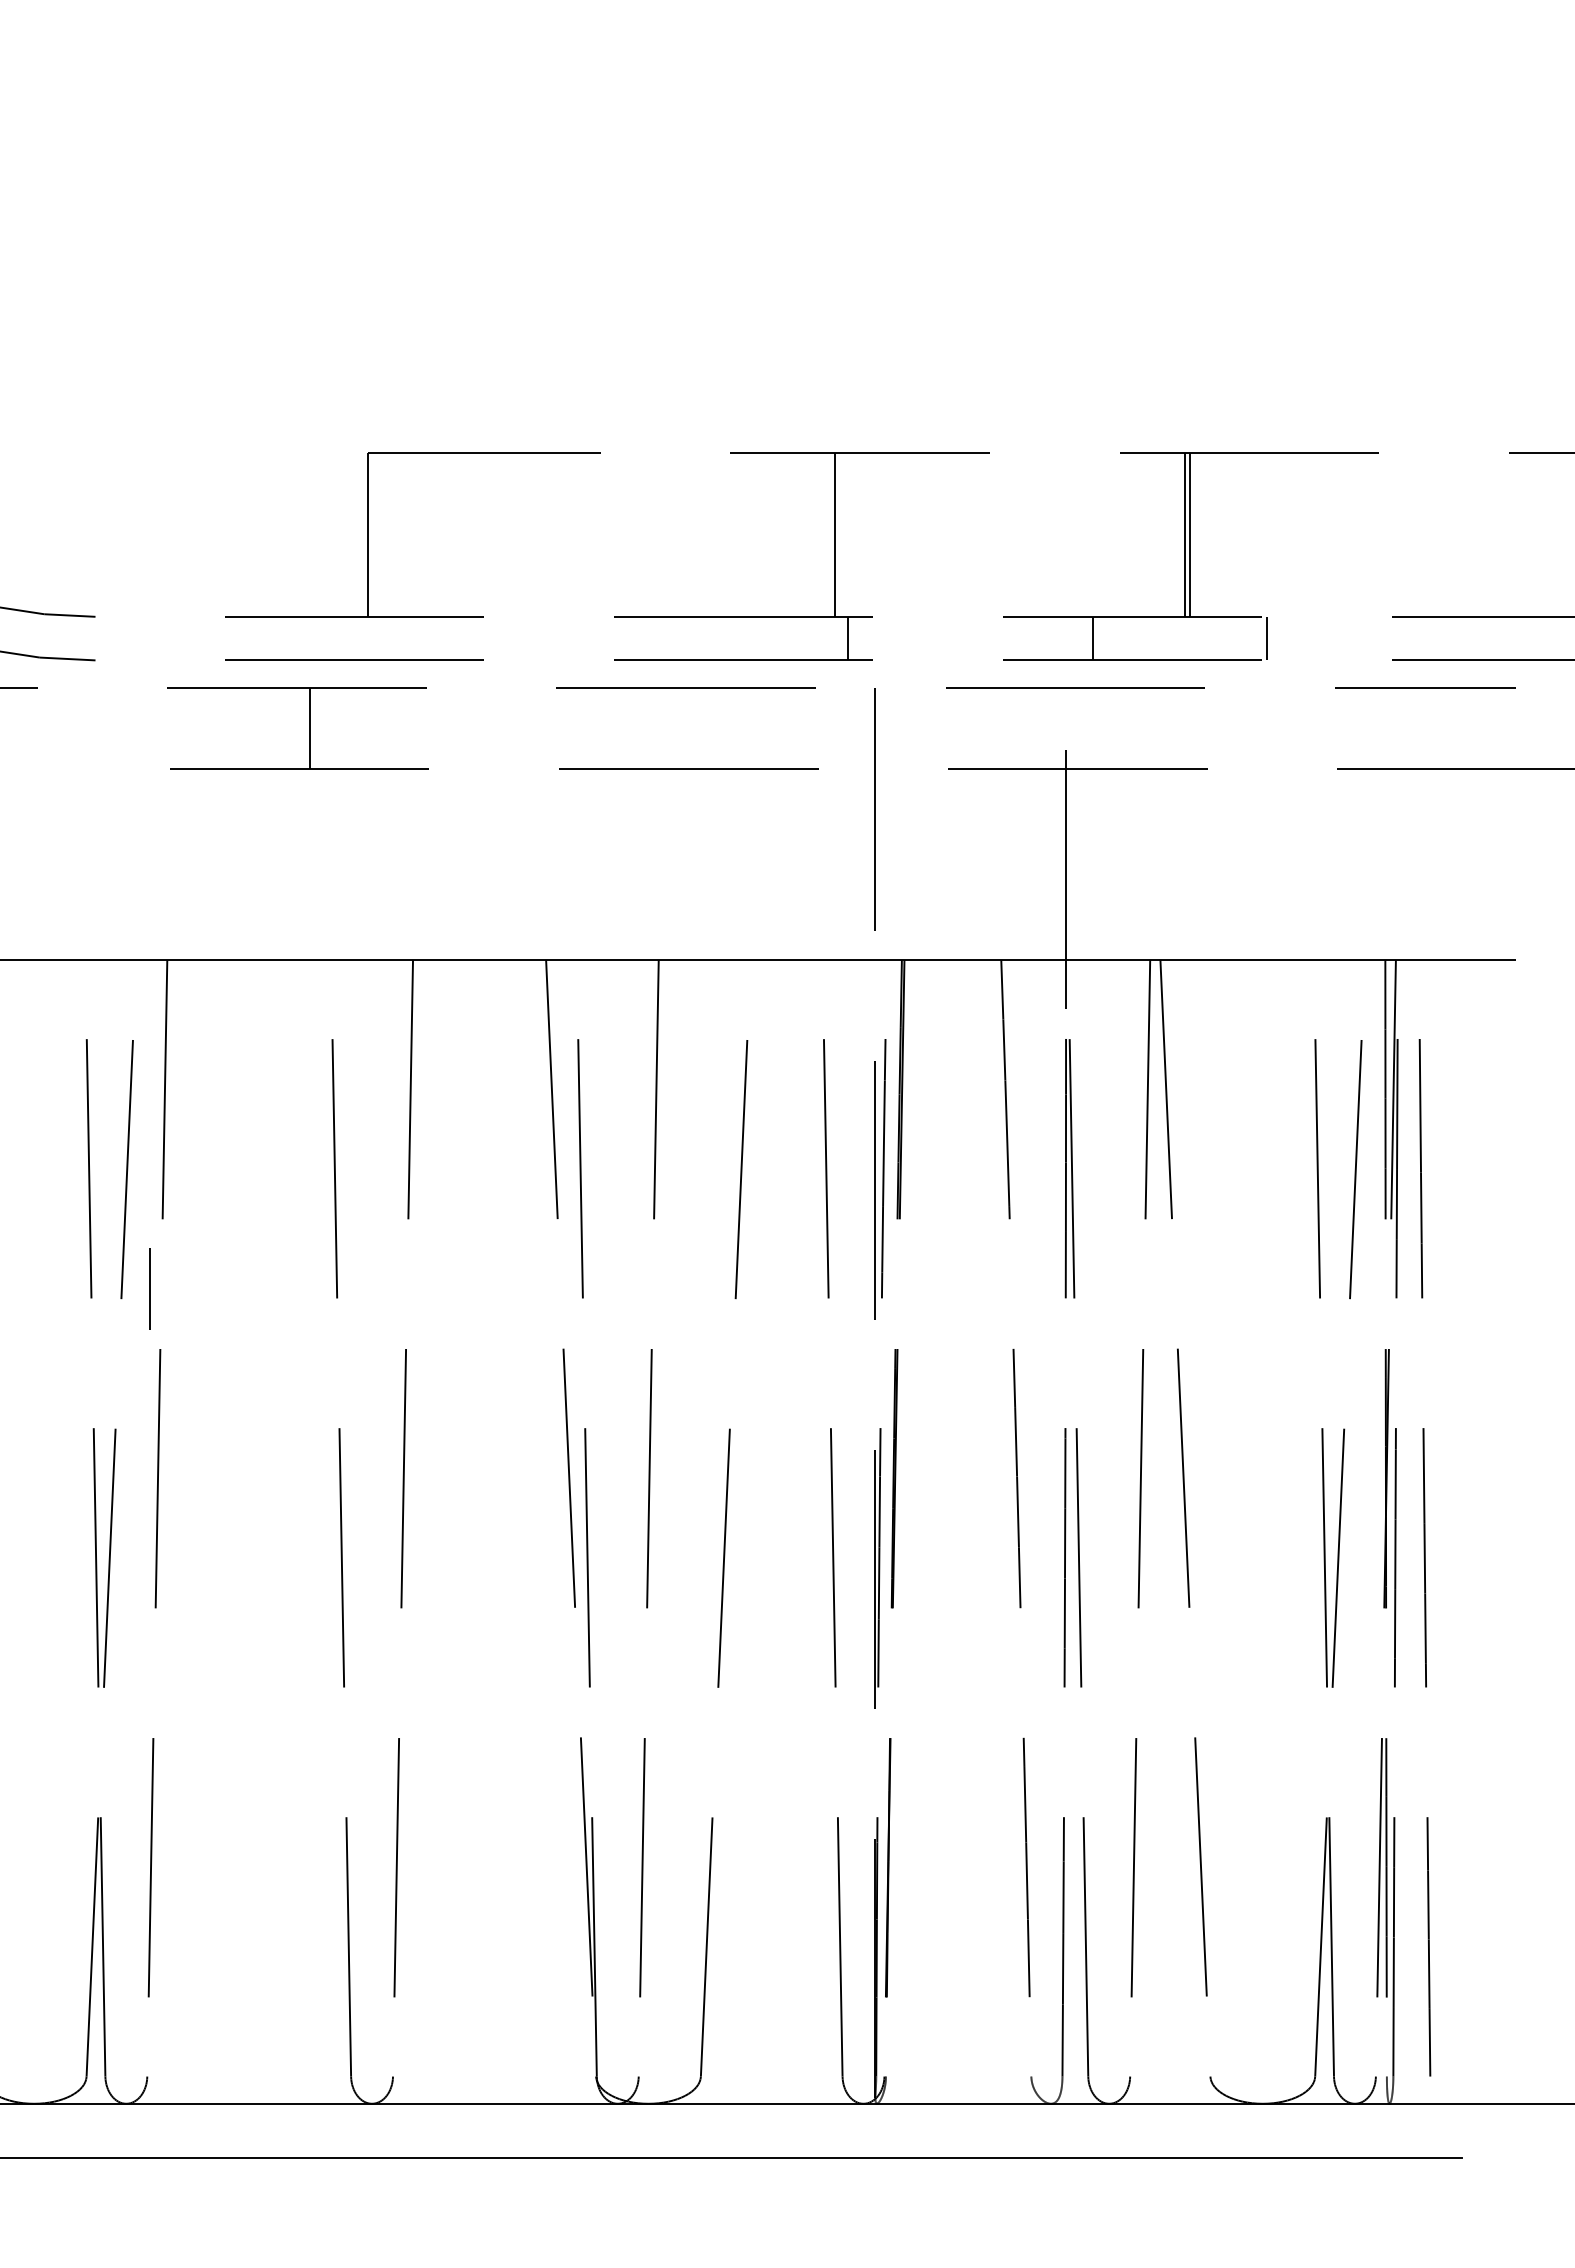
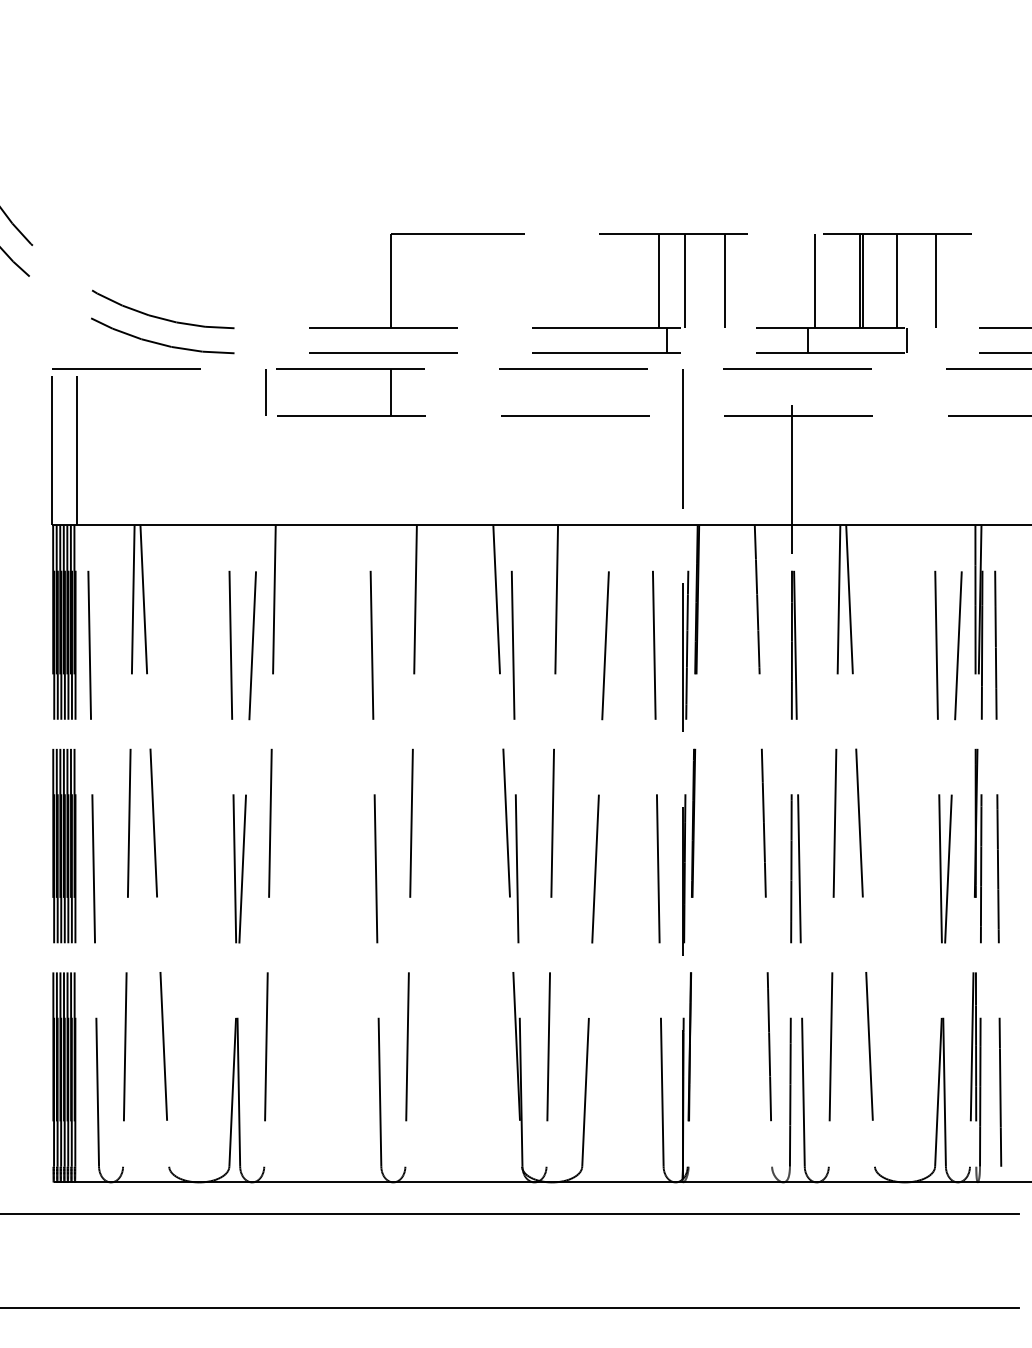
line: (878, 535) -> (684, 281), added
line: (948, 535) -> (724, 281), added
line: (1106, 535) -> (815, 281), added
line: (1247, 535) -> (896, 281), added
line: (1317, 535) -> (936, 281), added
line: (309, 726) -> (390, 391), moved
line: (149, 1289) -> (265, 392), moved

